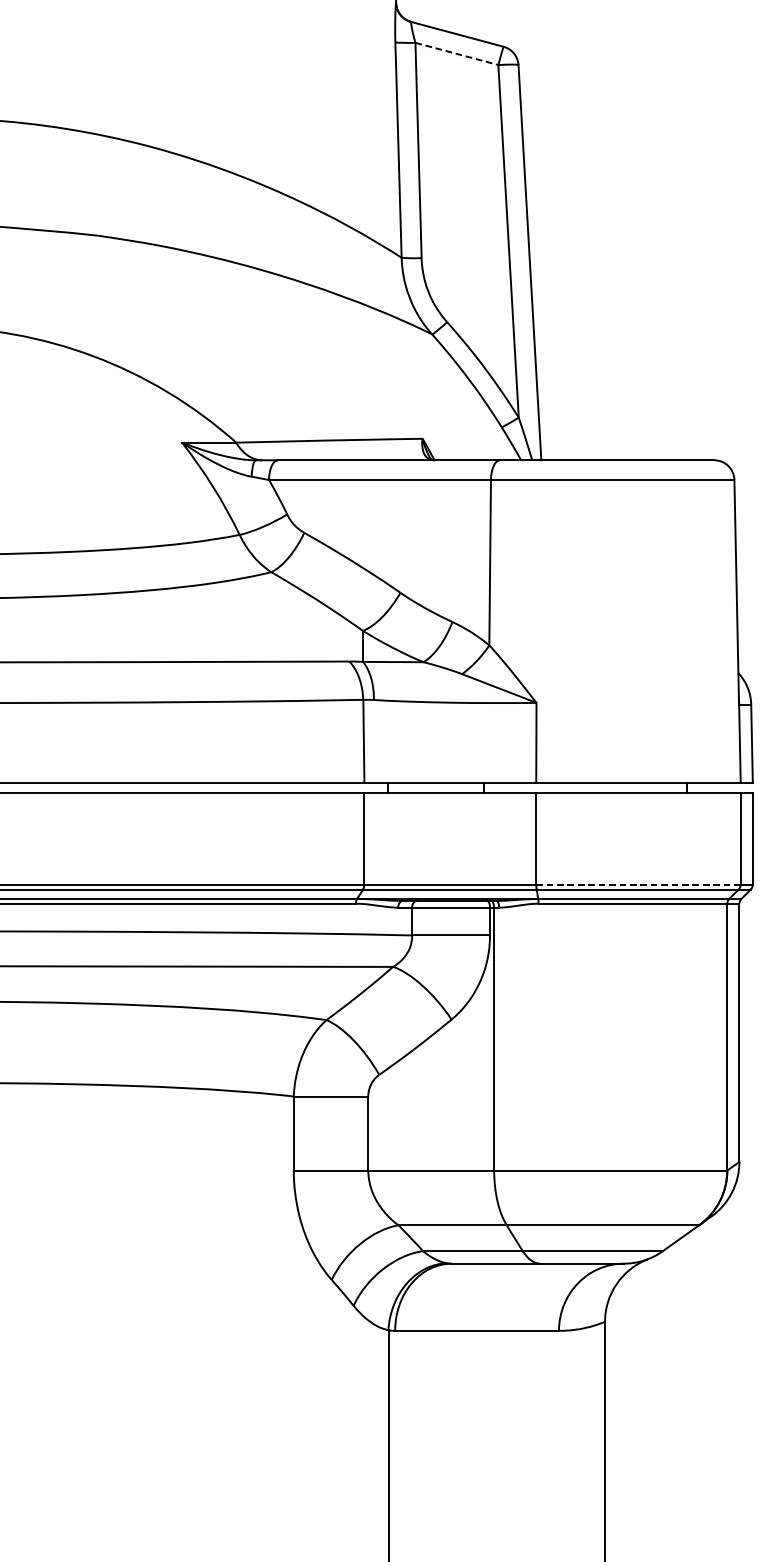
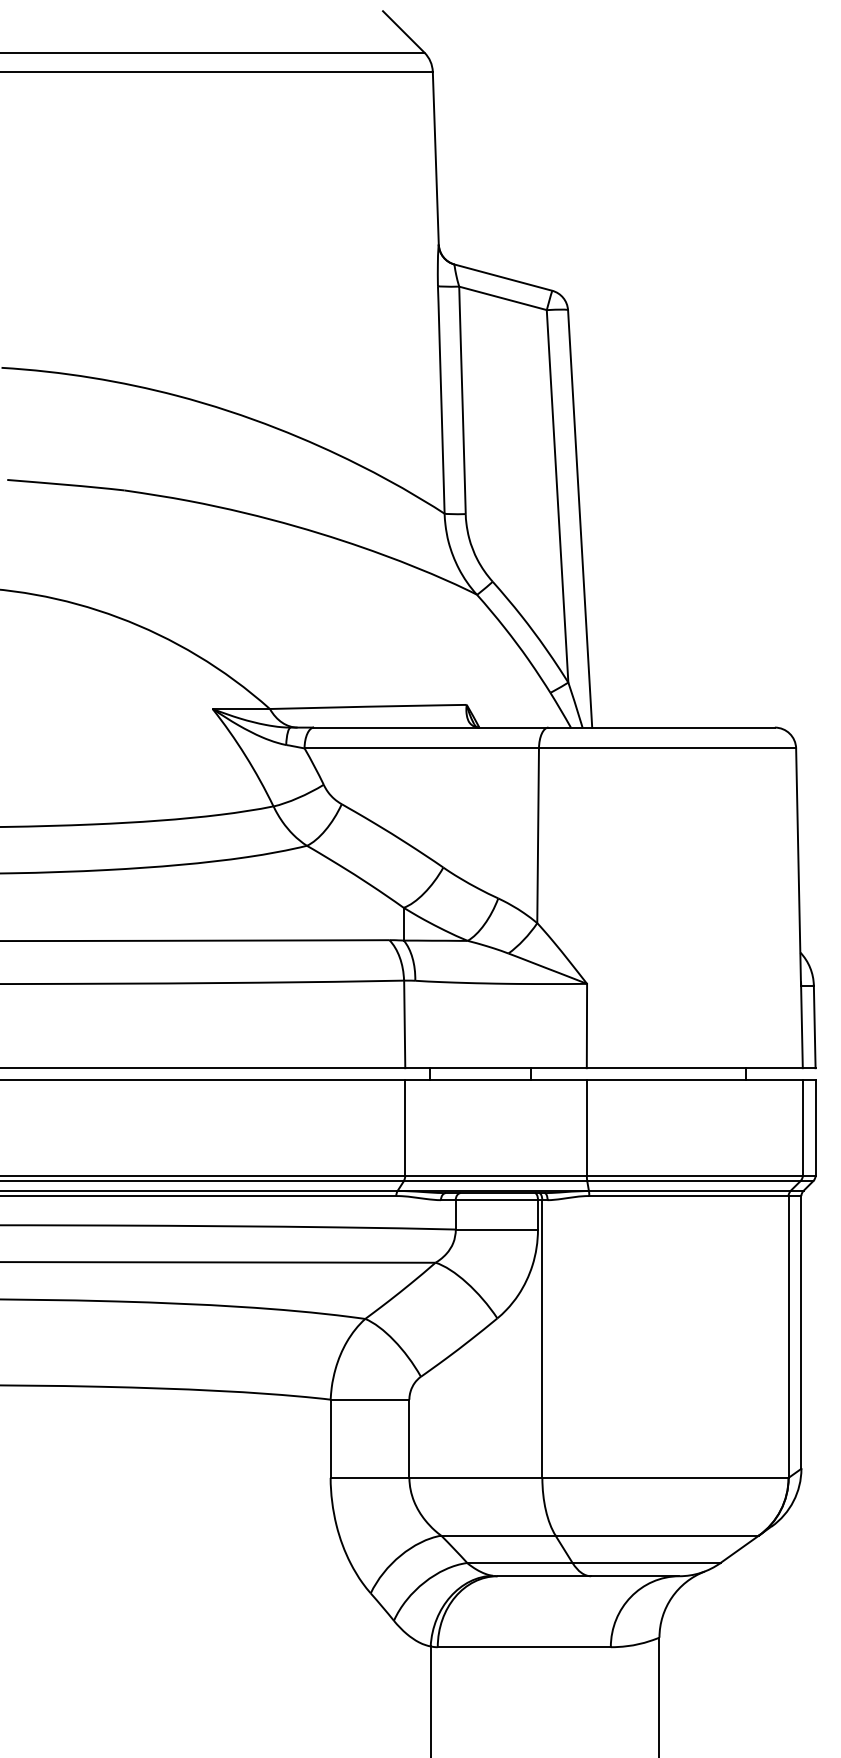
line: (457, 54) -> (503, 298), dashed -> solid
line: (638, 884) -> (694, 1175), dashed -> solid

